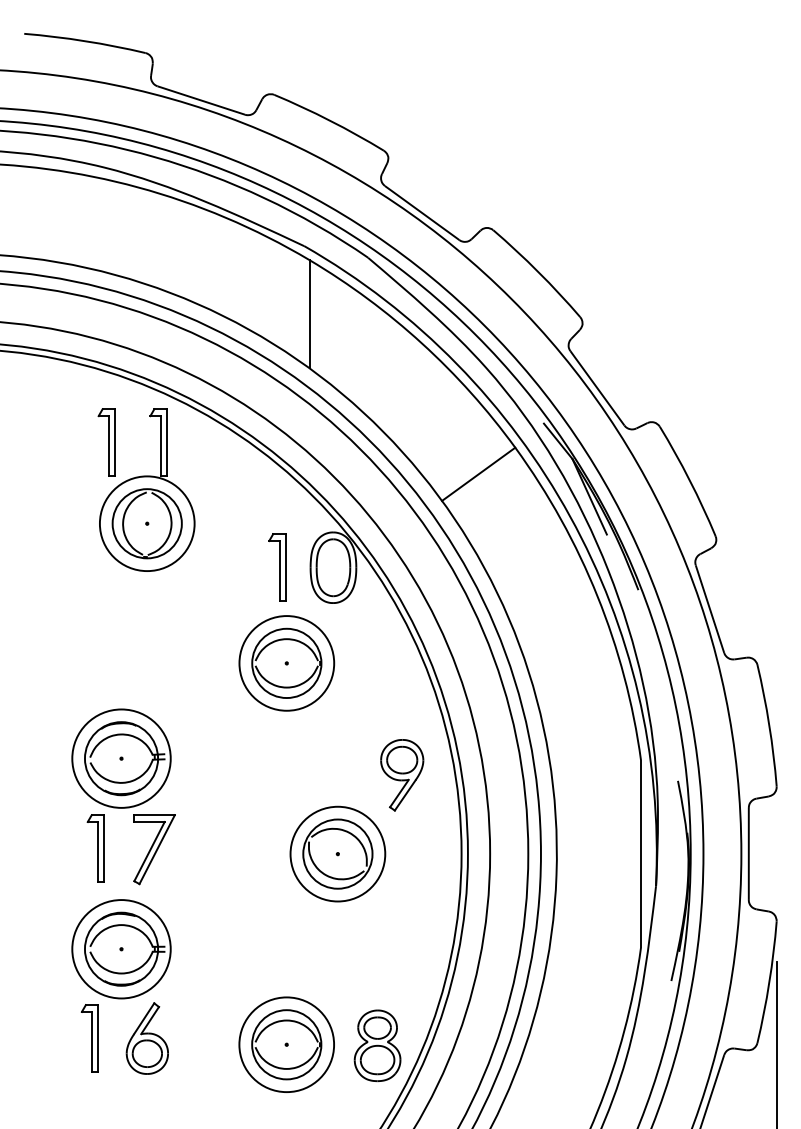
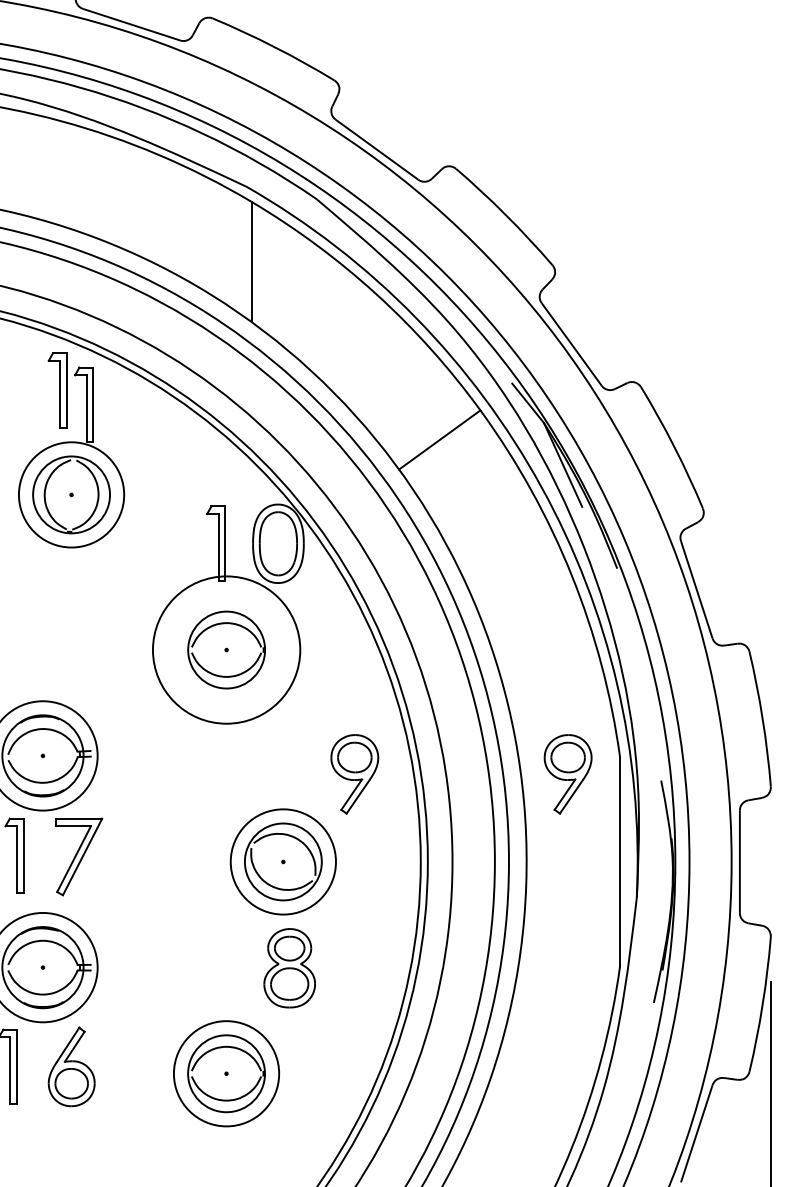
part: (106, 442) -> (57, 390), moved
circle: (286, 663) -> (226, 650), size x1.4
part: (594, 775) -> (568, 774), added
part: (377, 1045) -> (289, 967), moved

